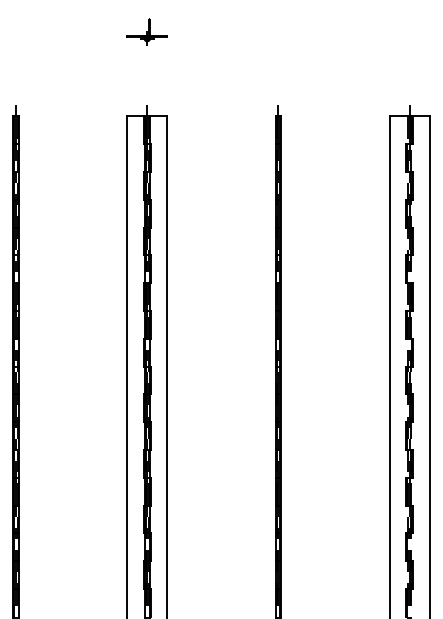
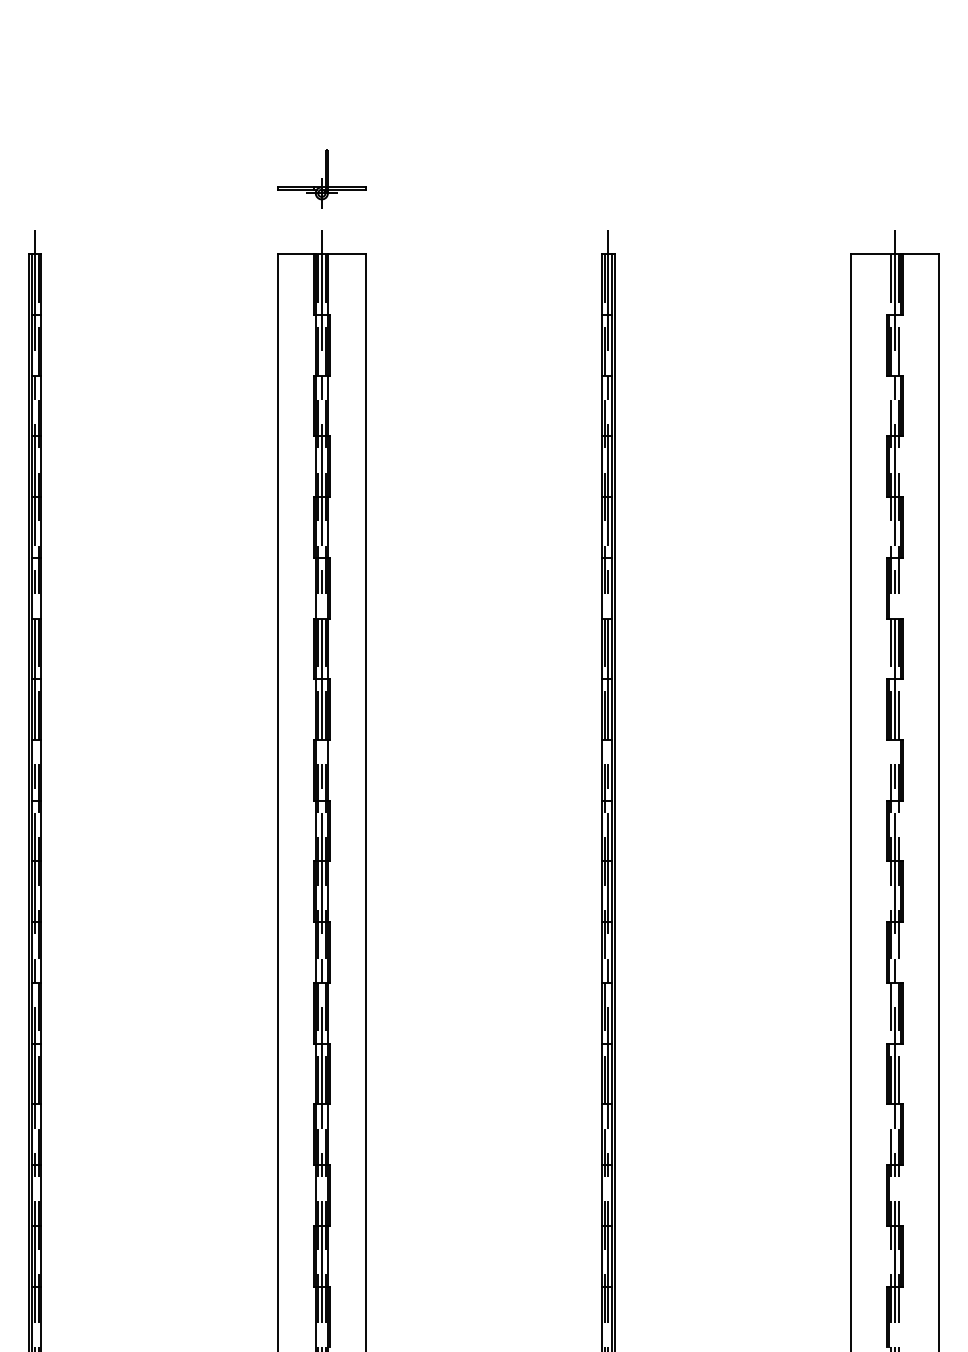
part: (146, 31) -> (320, 177), moved

